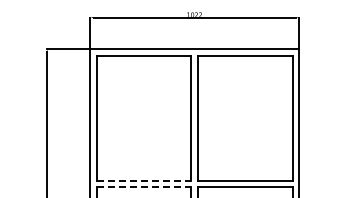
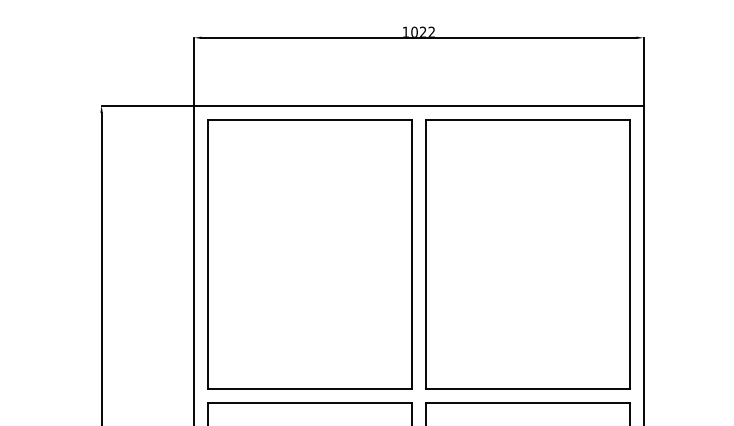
line: (144, 180) -> (311, 388), dashed -> solid
line: (144, 187) -> (311, 403), dashed -> solid

